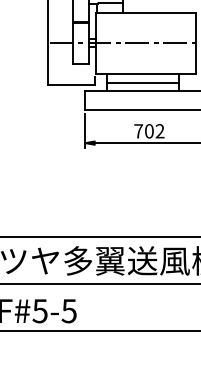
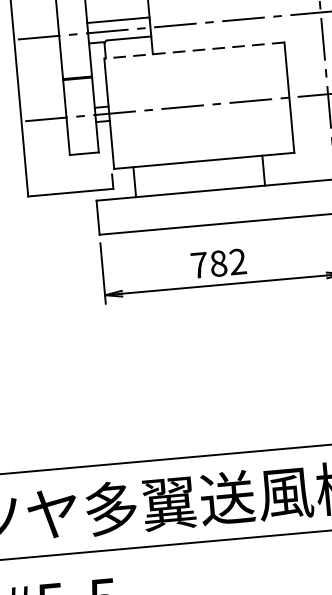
line: (145, 12) -> (192, 50), solid -> dashed
line: (142, 83) -> (198, 178), removed
text: (149, 131) -> (218, 263), 702 -> 782

